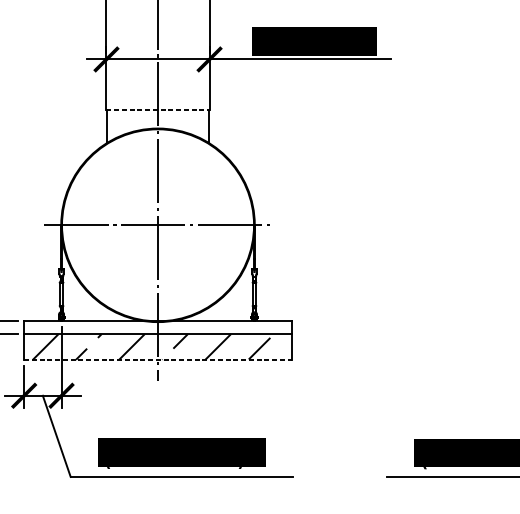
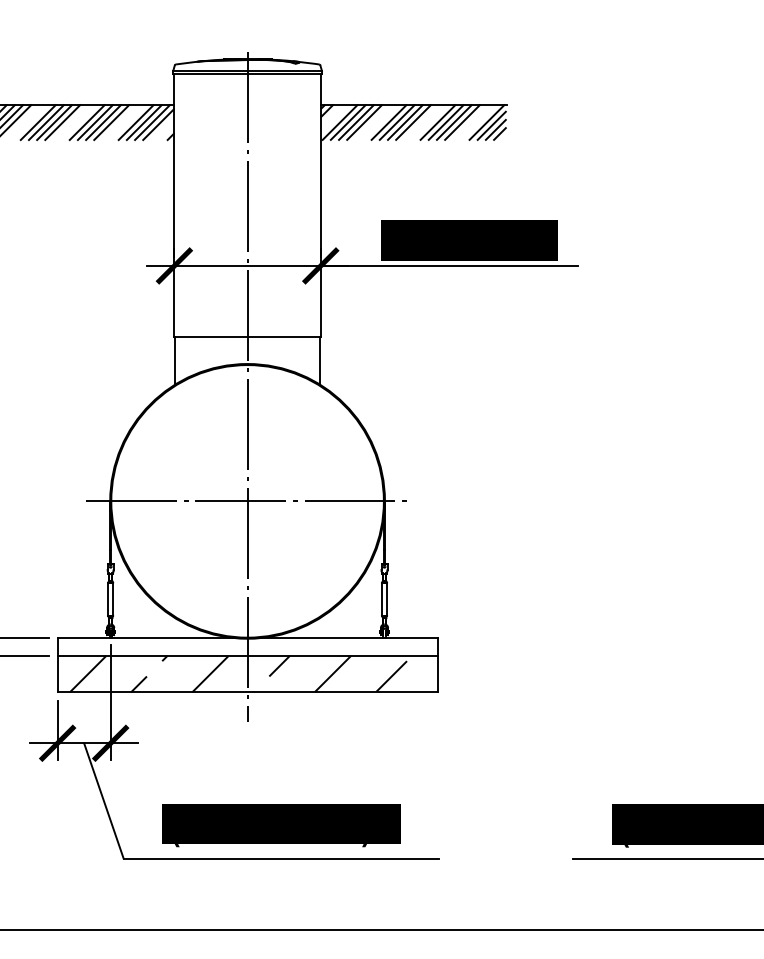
line: (158, 109) -> (248, 337), dashed -> solid
line: (157, 359) -> (247, 692), dashed -> solid

